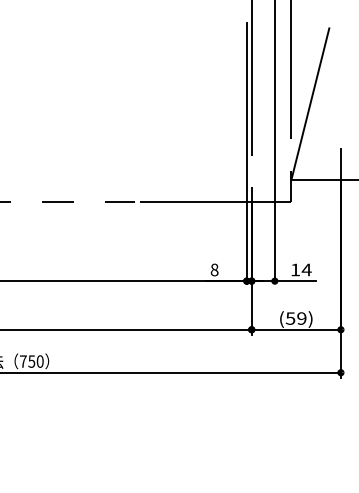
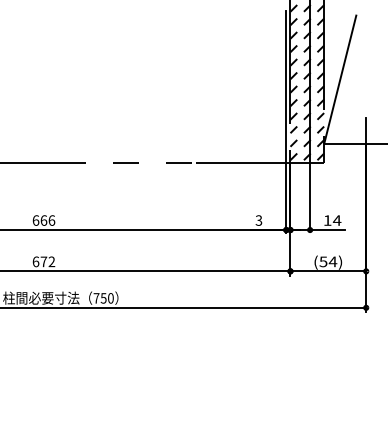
hatch: (271, 107) -> (307, 82), added
text: (214, 269) -> (258, 220), 8 -> 3
text: (301, 318) -> (332, 261), (59) -> (54)

